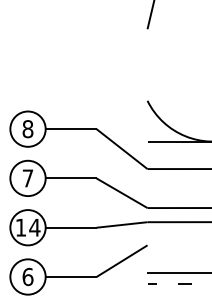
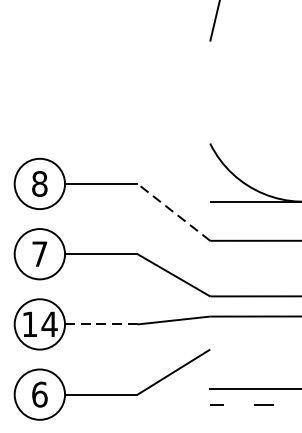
line: (121, 148) -> (173, 211), solid -> dashed
line: (71, 227) -> (101, 324), solid -> dashed

